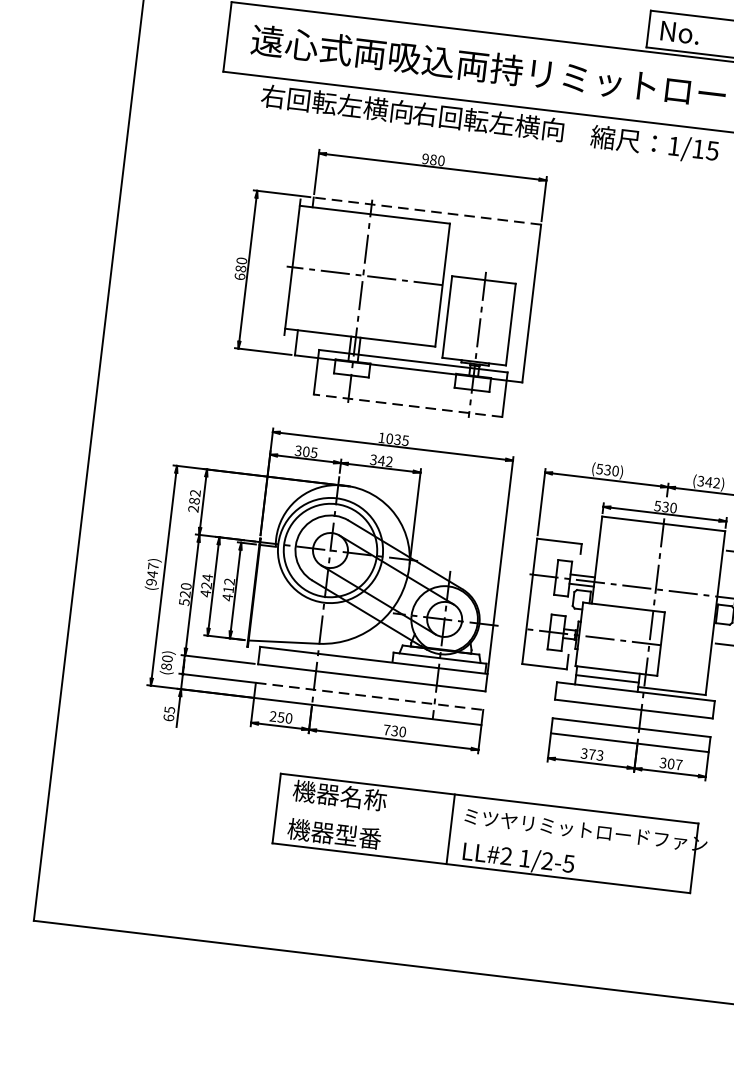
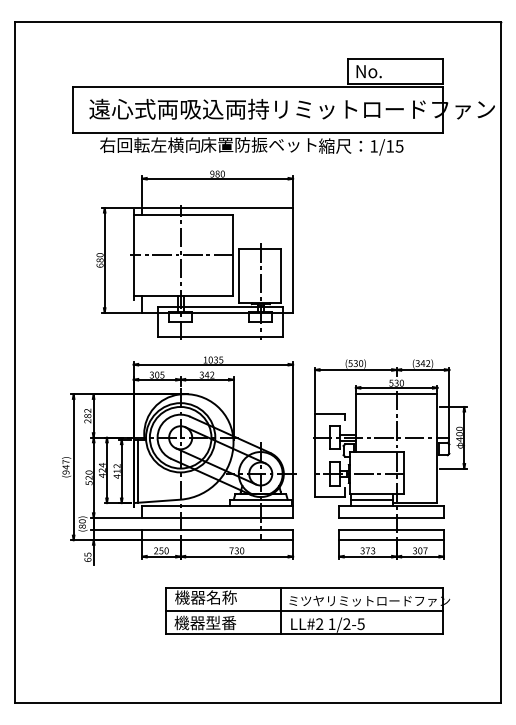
text: (500, 122) -> (258, 144), 右回転左横向 -> 床置防振ベット
line: (427, 211) -> (217, 208), dashed -> solid
line: (408, 405) -> (220, 336), dashed -> solid
line: (259, 592) -> (137, 470), added
line: (370, 697) -> (218, 530), dashed -> solid
line: (484, 832) -> (303, 610), added

